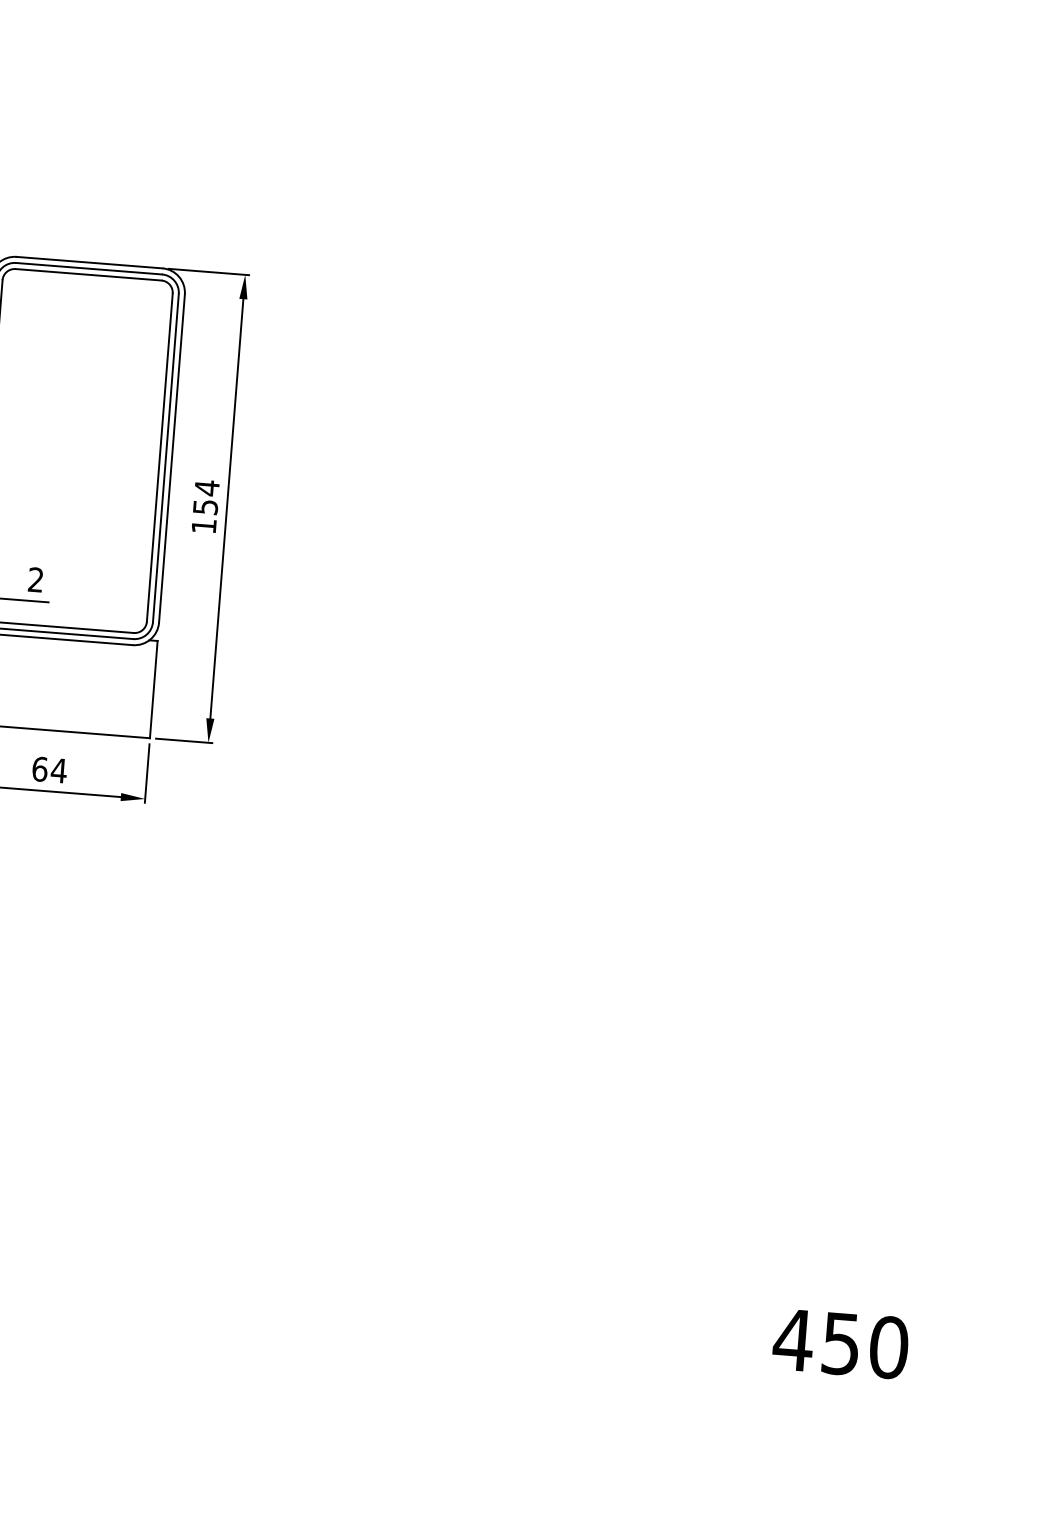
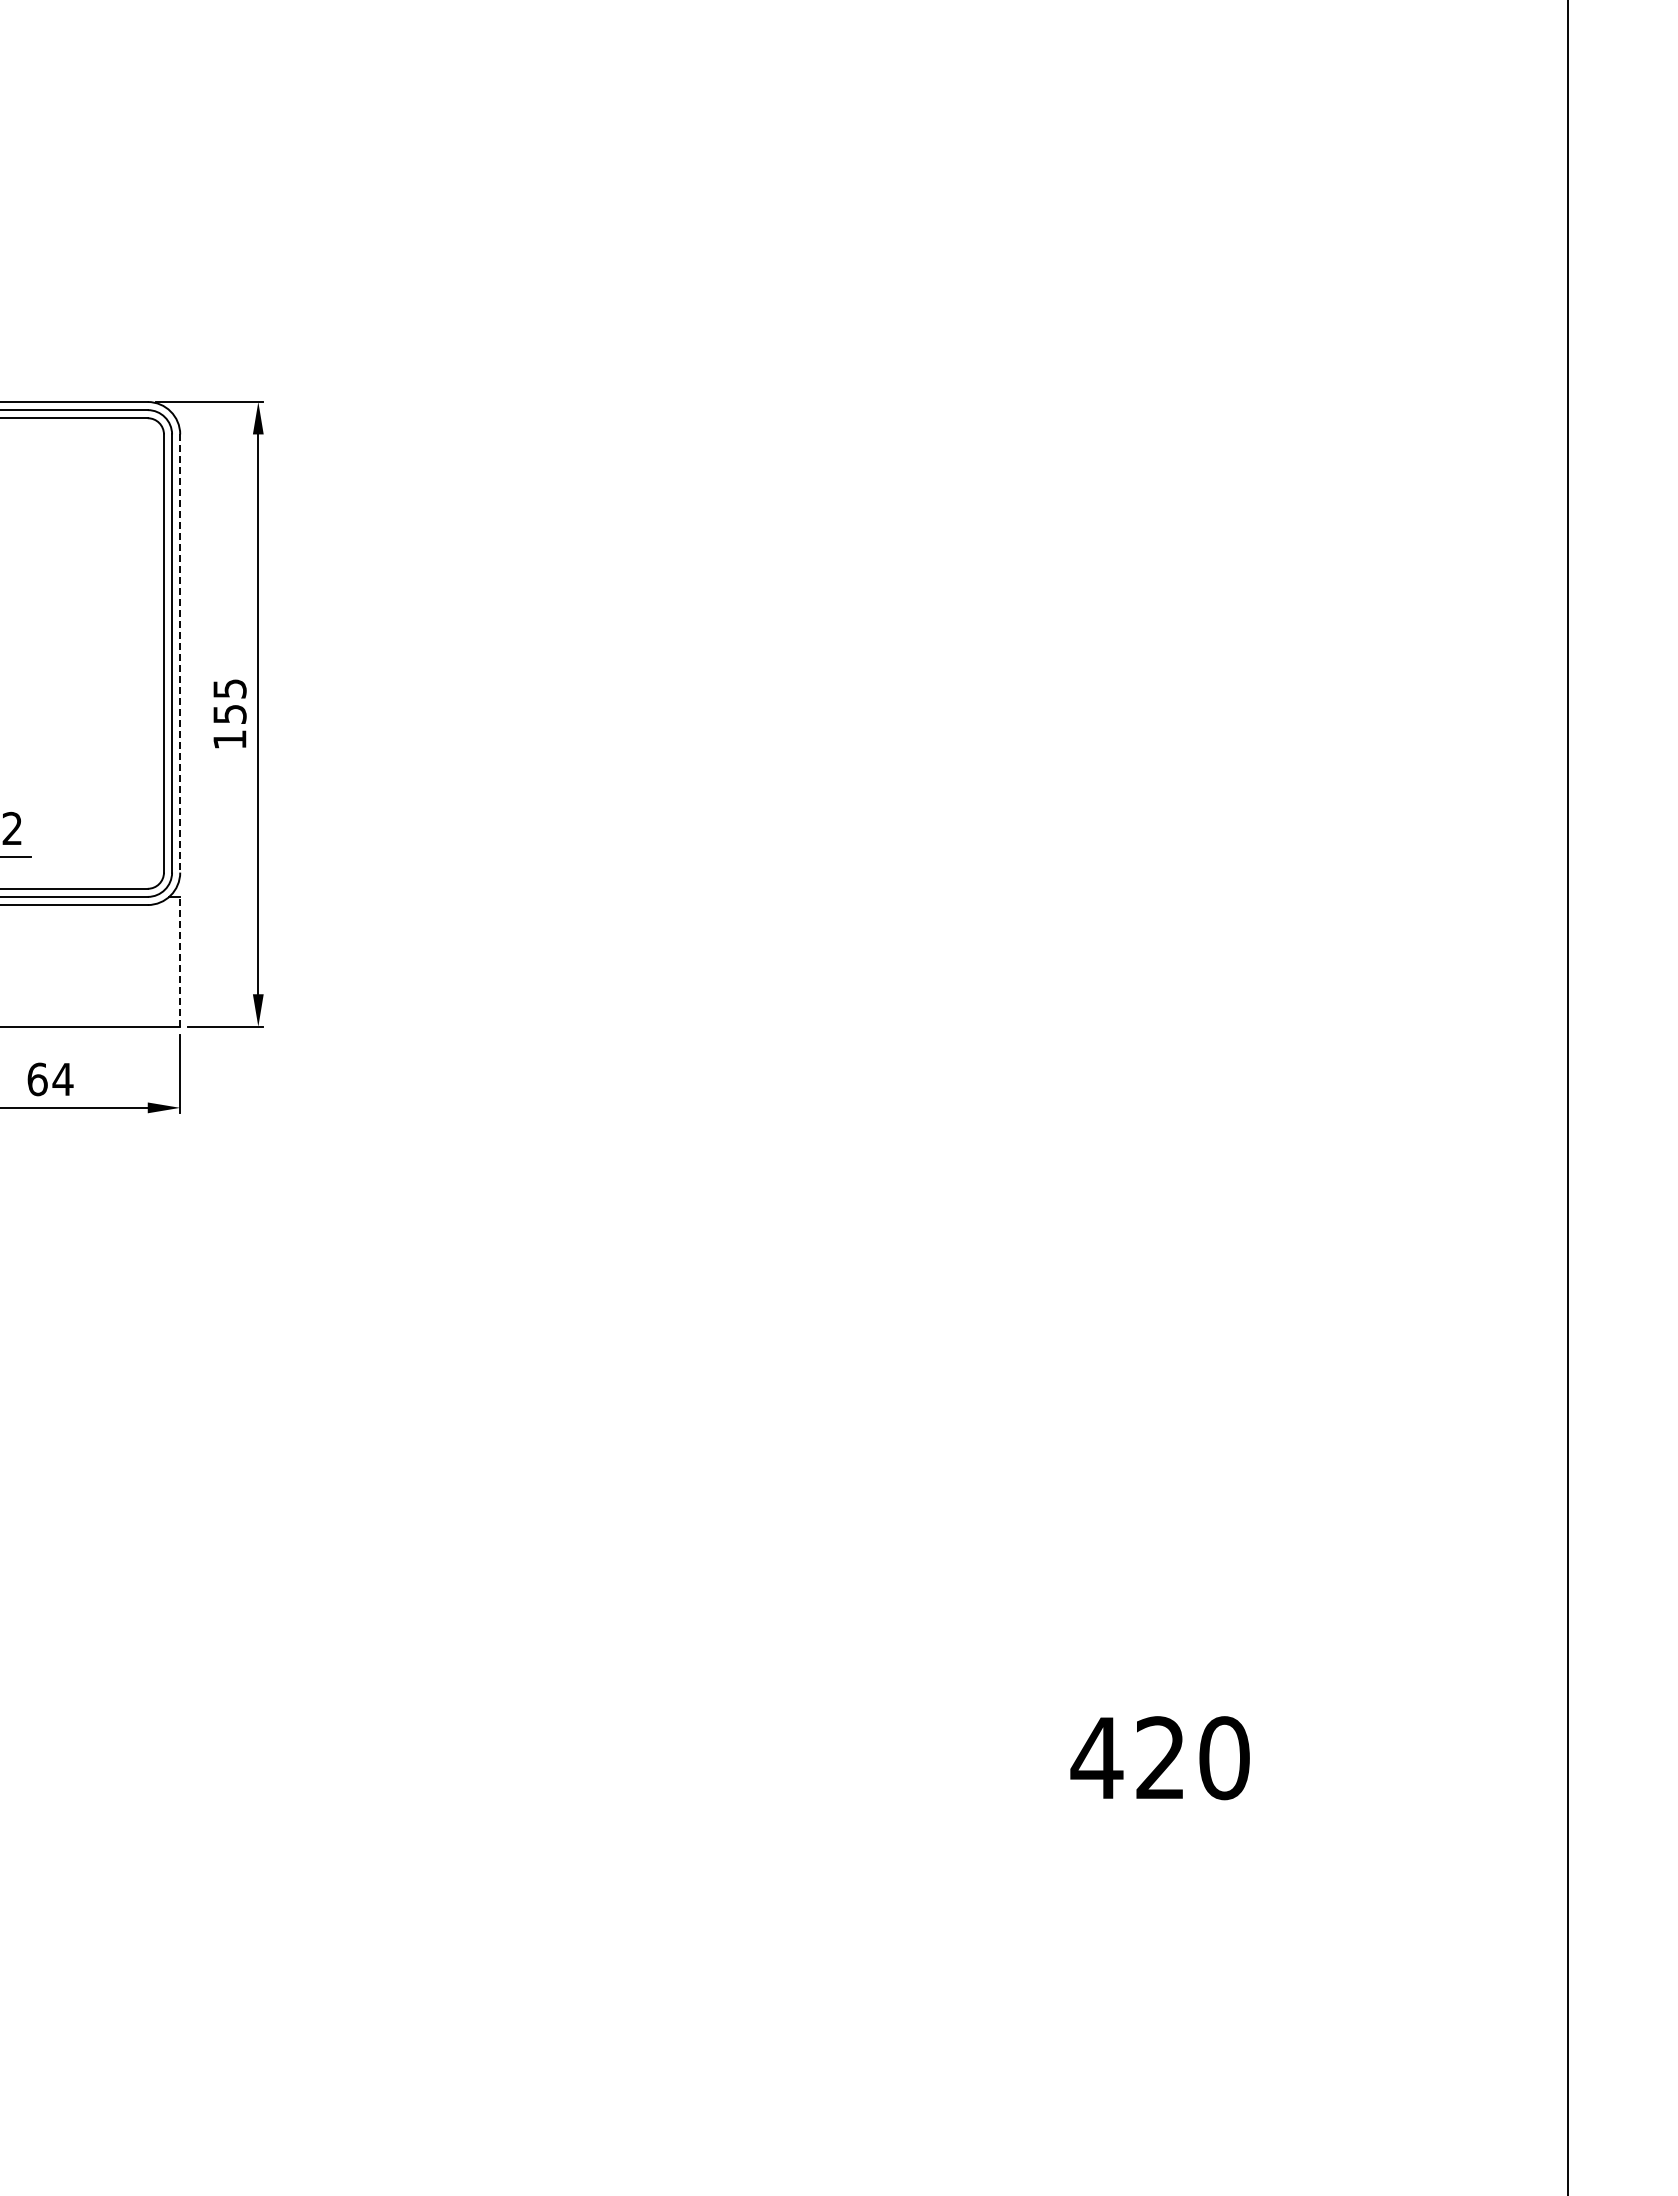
line: (172, 459) -> (180, 654), solid -> dashed
text: (206, 487) -> (229, 688), 154 -> 155
line: (154, 689) -> (180, 961), solid -> dashed
text: (841, 1344) -> (1160, 1758), 450 -> 420

